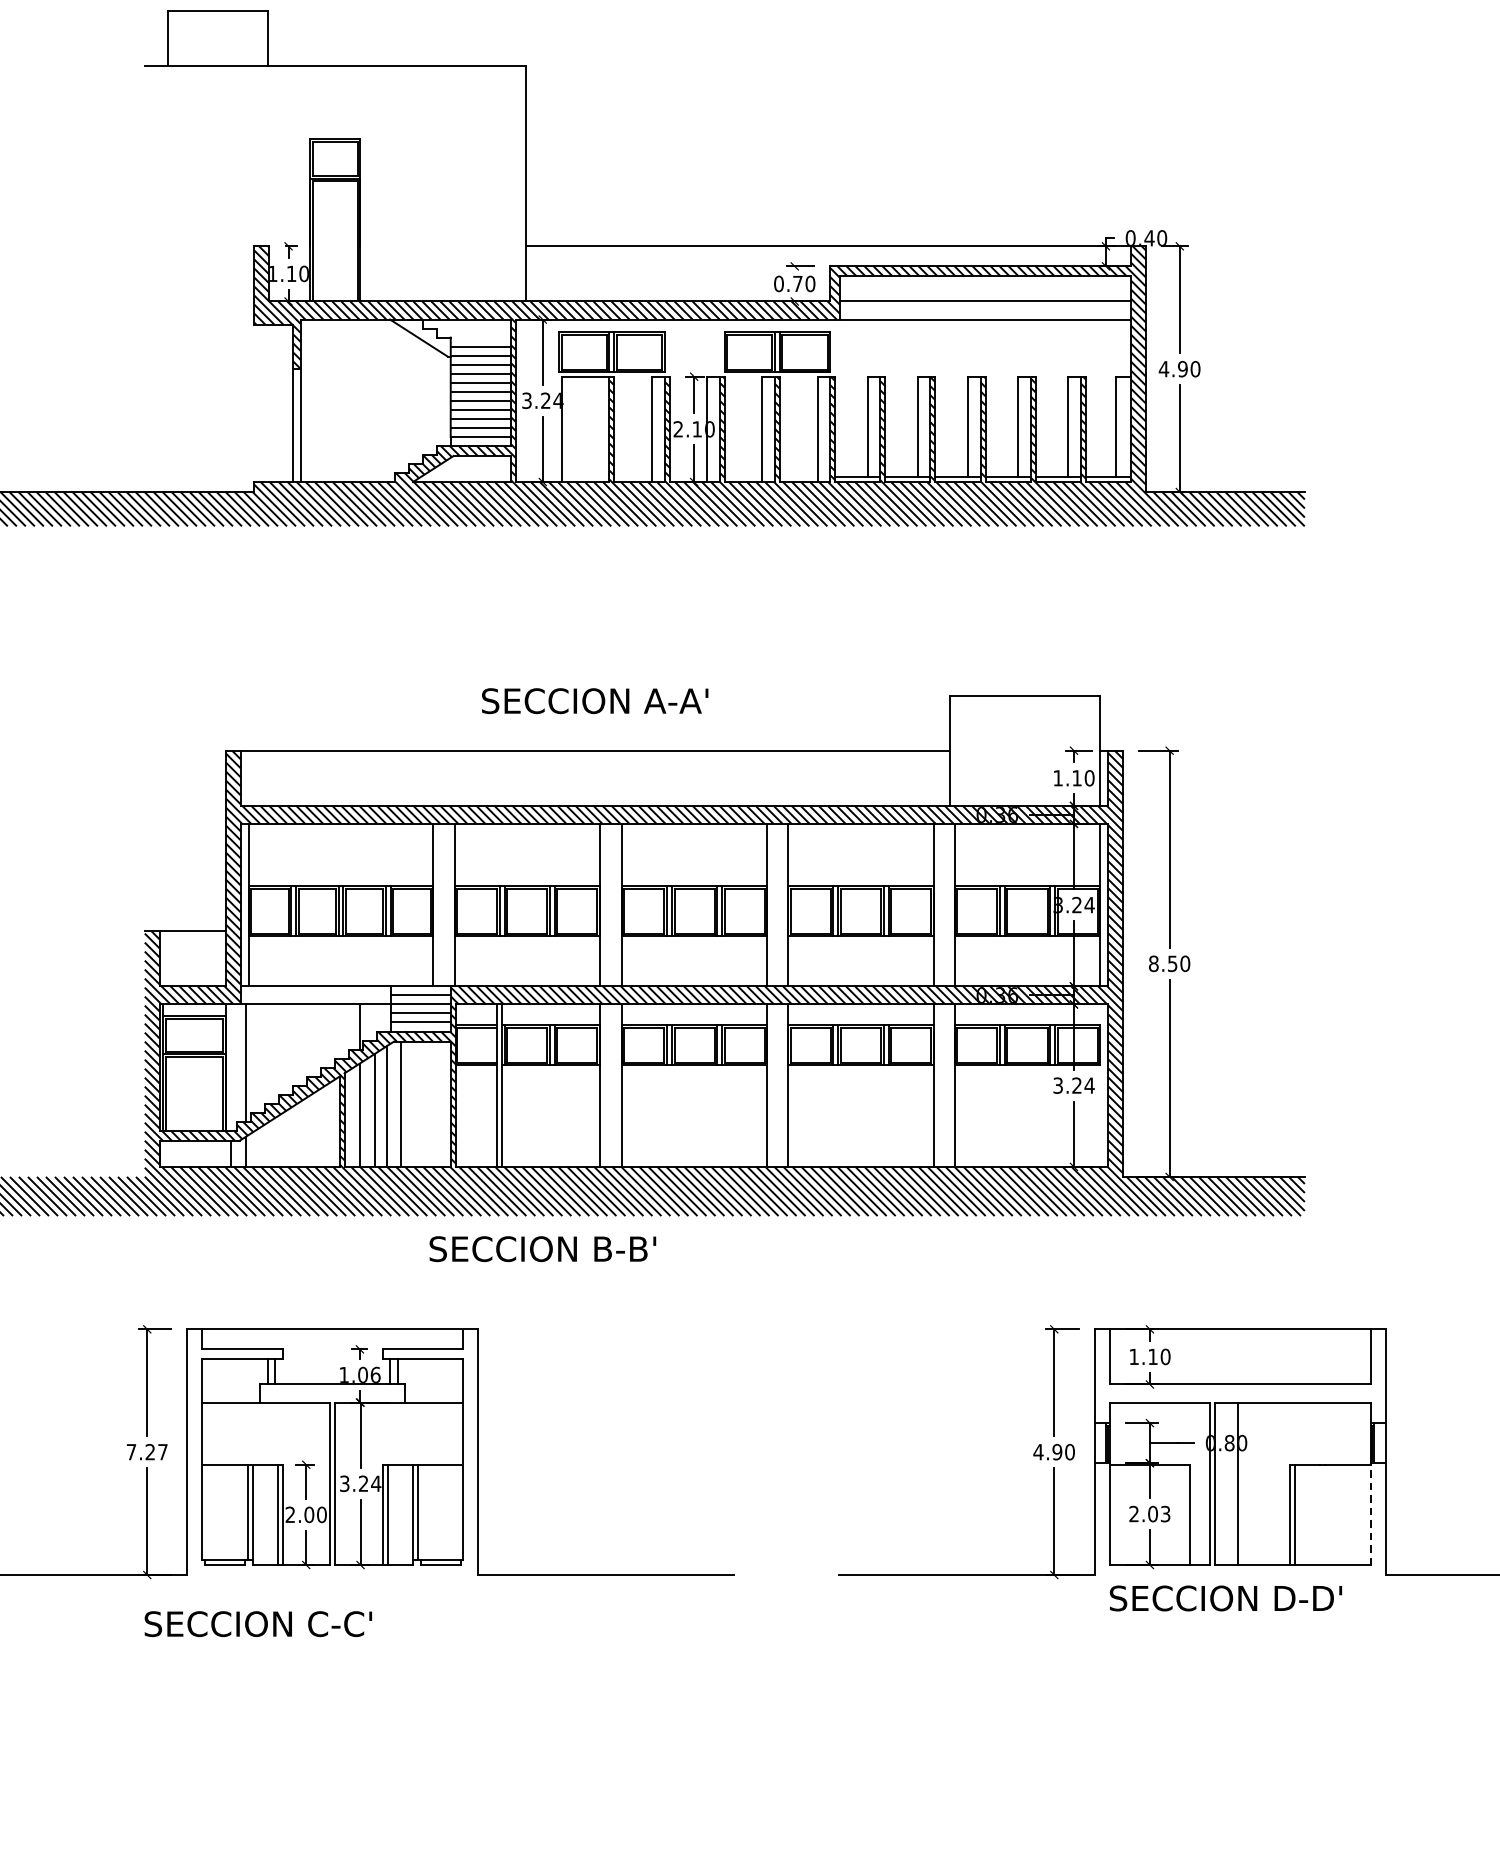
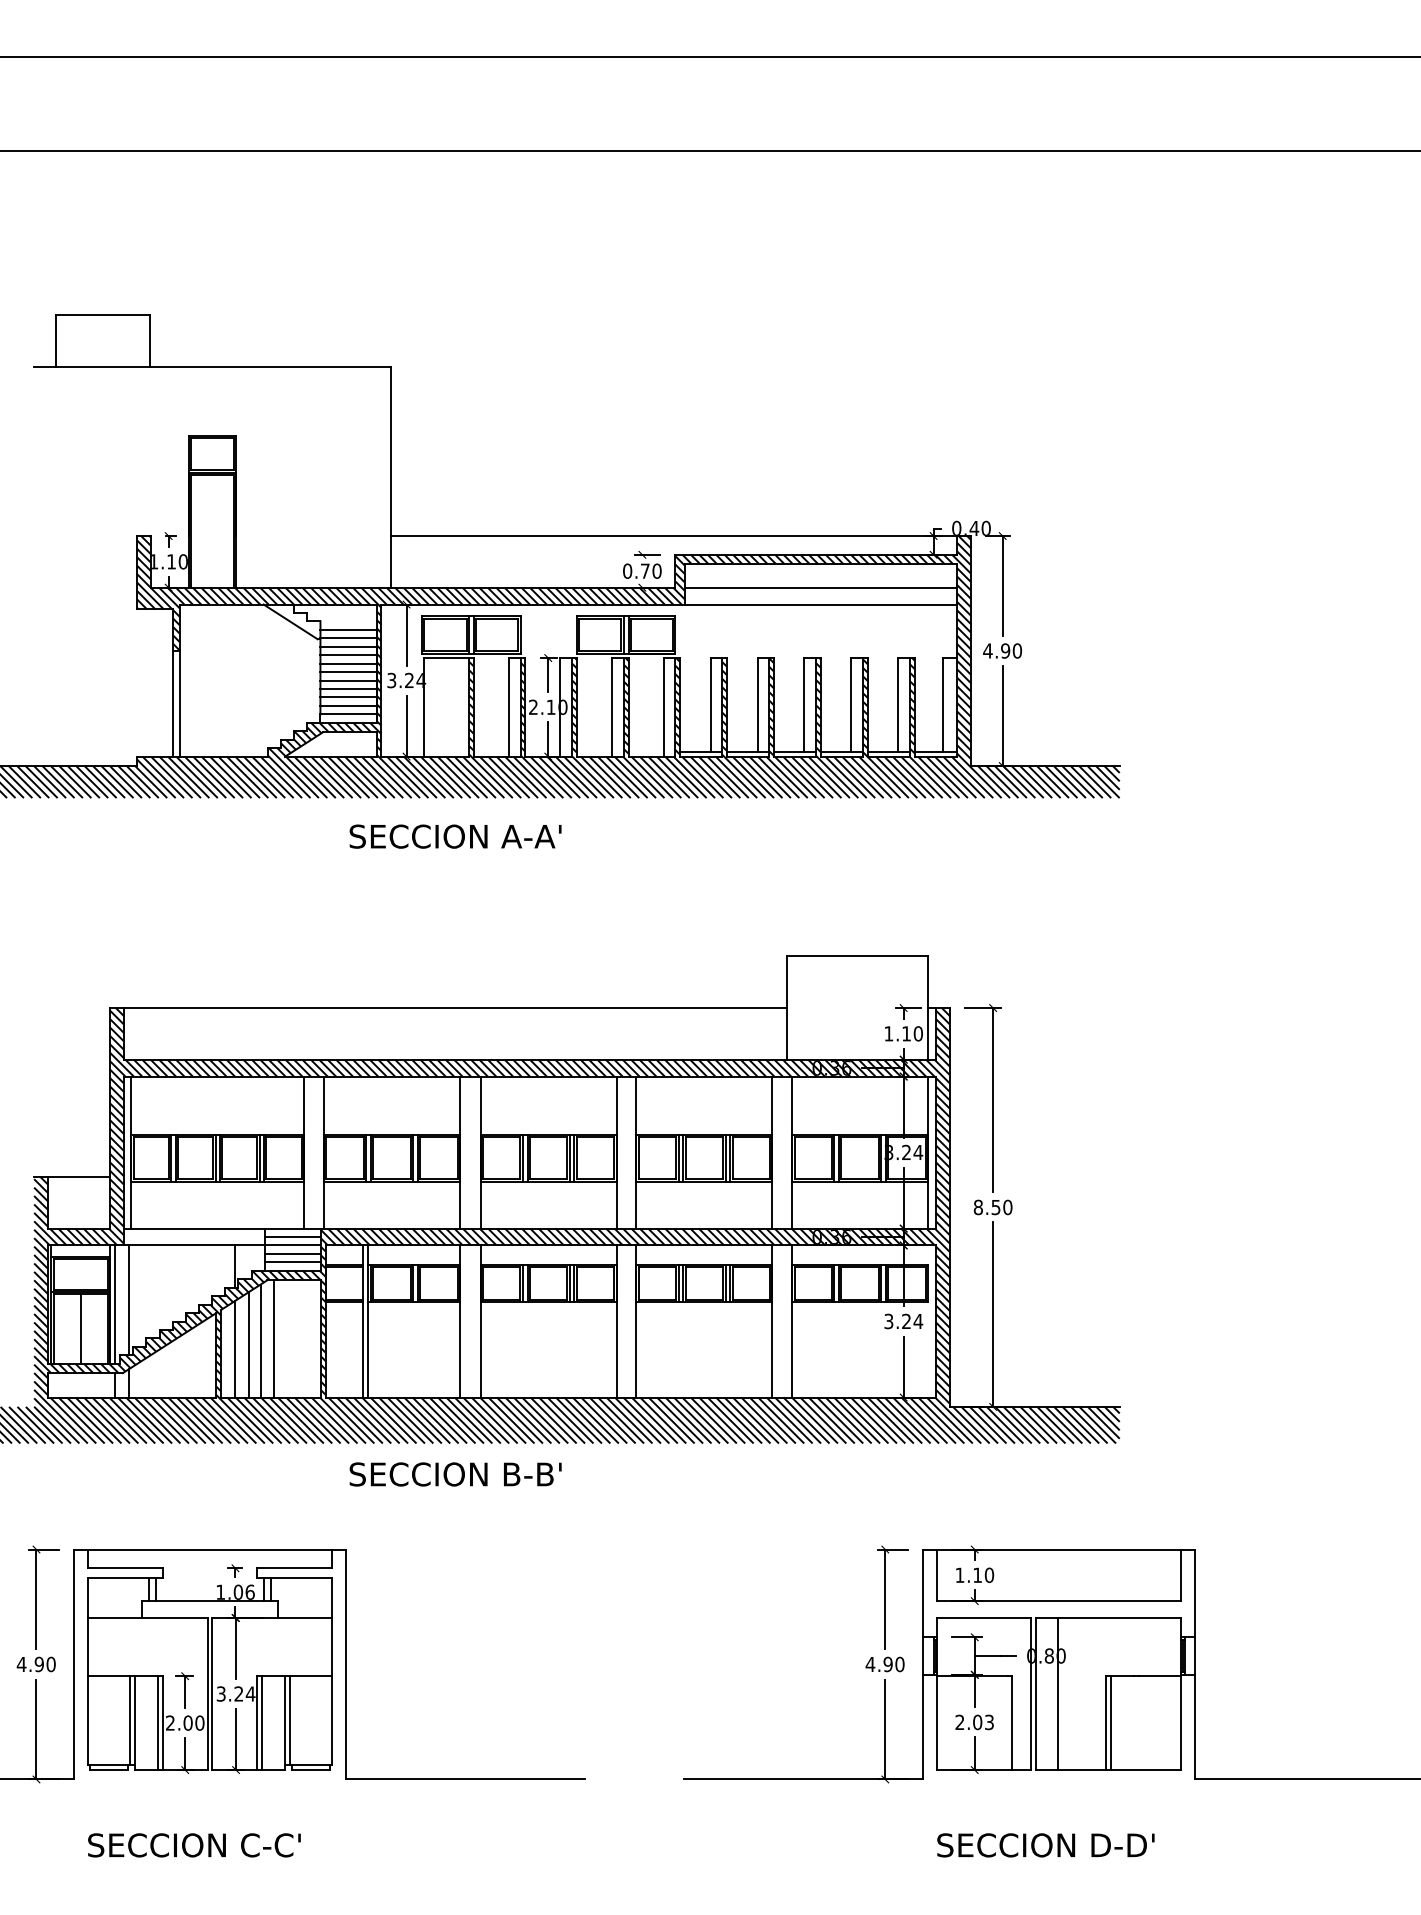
text: (595, 700) -> (455, 836), moved
line: (230, 1067) -> (114, 1304), added
line: (194, 1093) -> (80, 1328), added
text: (542, 1249) -> (455, 1474), moved
text: (146, 1452) -> (35, 1664), 7.27 -> 4.90
line: (1370, 1514) -> (1181, 1722), dashed -> solid
text: (1225, 1598) -> (1045, 1845), moved
text: (258, 1624) -> (194, 1845), moved

